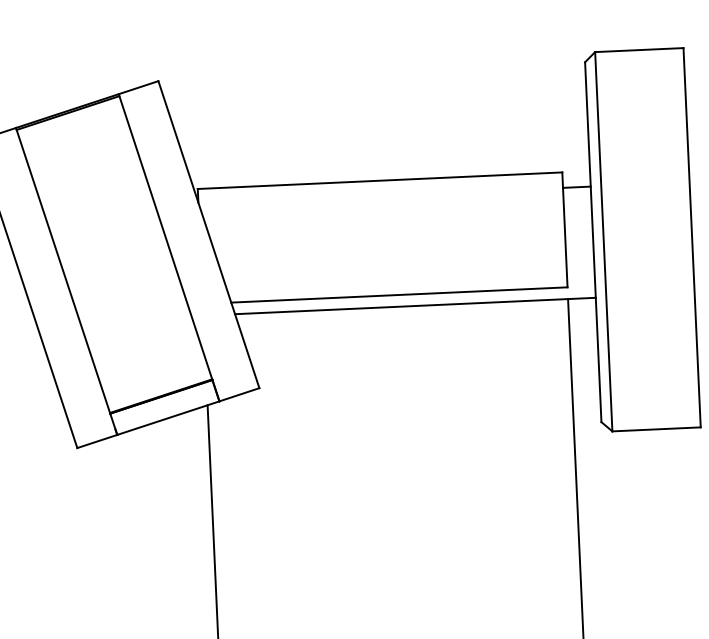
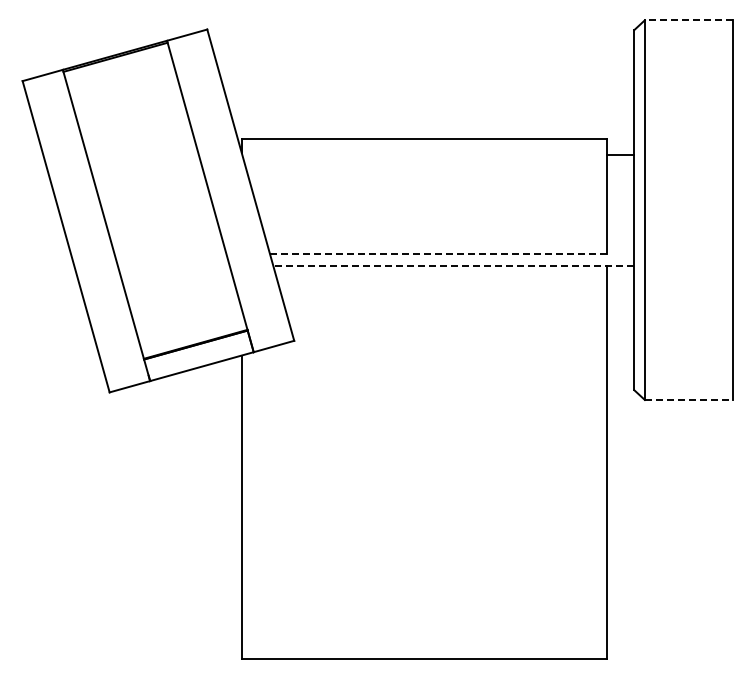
line: (638, 50) -> (688, 20), solid -> dashed
line: (398, 295) -> (437, 254), solid -> dashed
line: (415, 305) -> (453, 265), solid -> dashed
line: (656, 429) -> (689, 400), solid -> dashed

